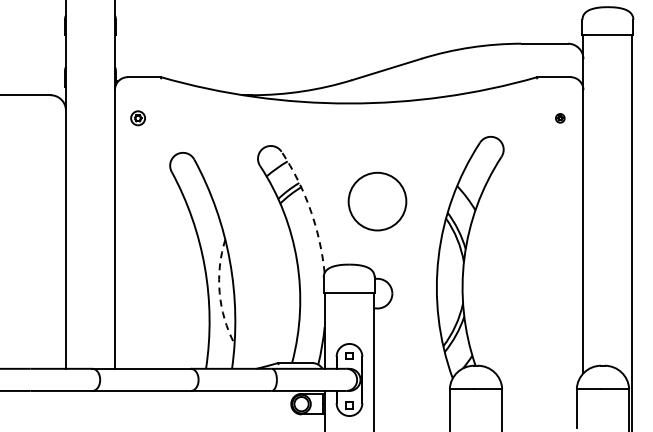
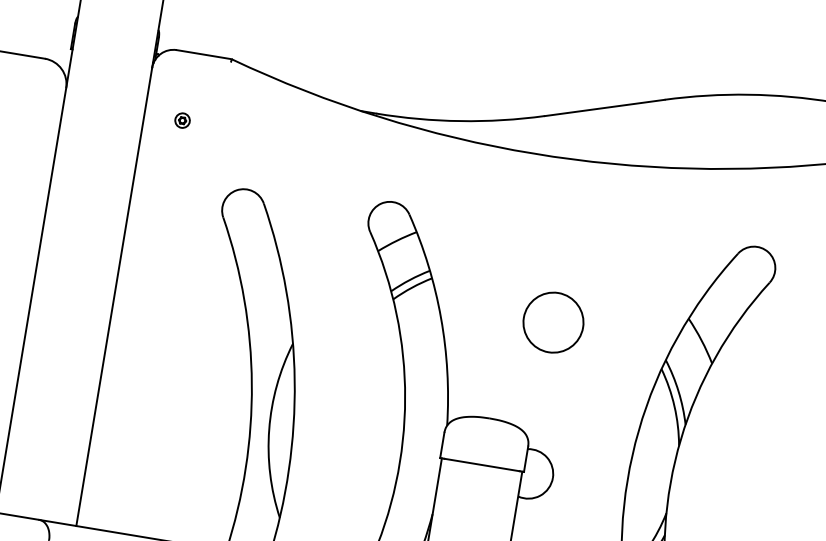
part: (137, 118) -> (181, 120), size x0.62
circle: (377, 201) -> (553, 322), size x0.62
arc: (310, 209) -> (441, 317), dashed -> solid
arc: (219, 292) -> (269, 429), dashed -> solid

